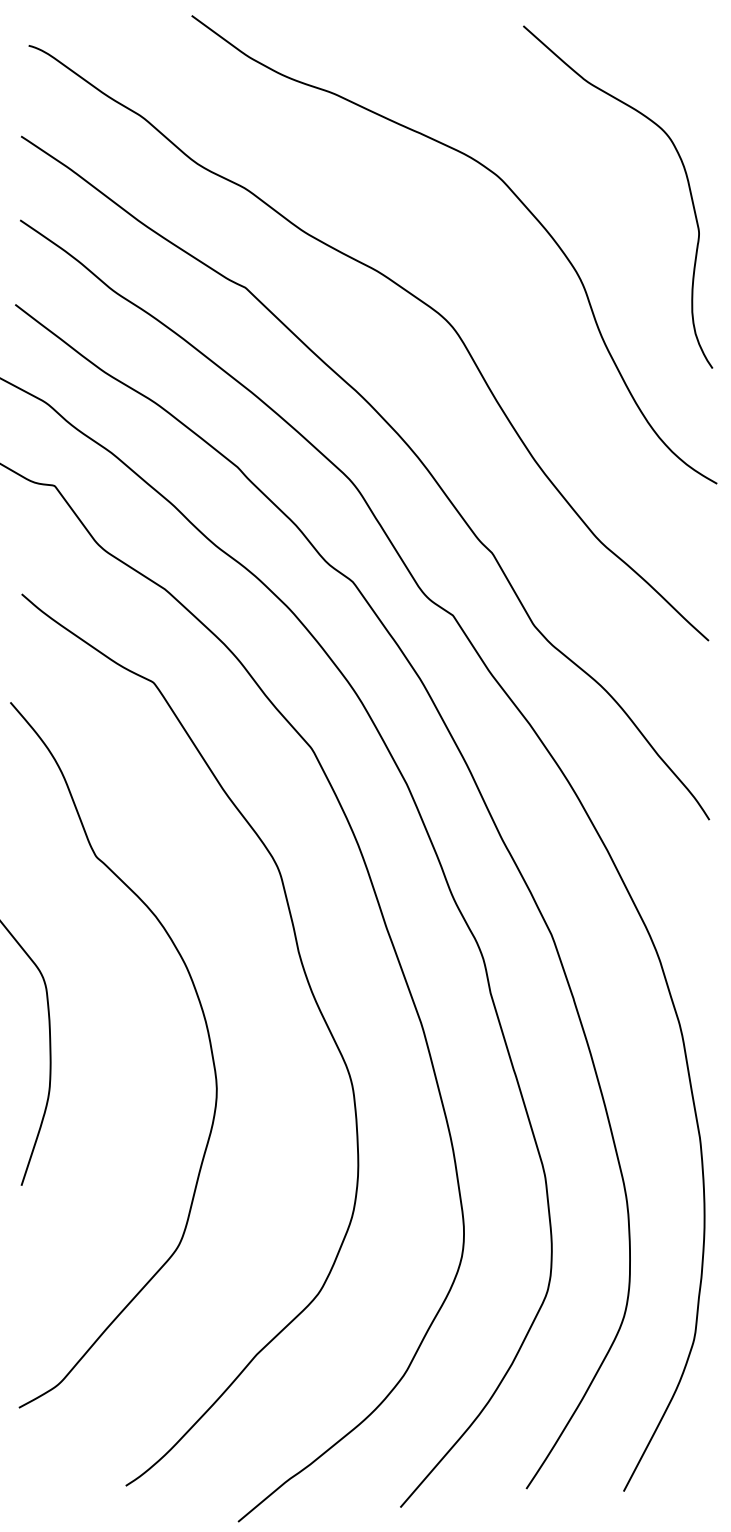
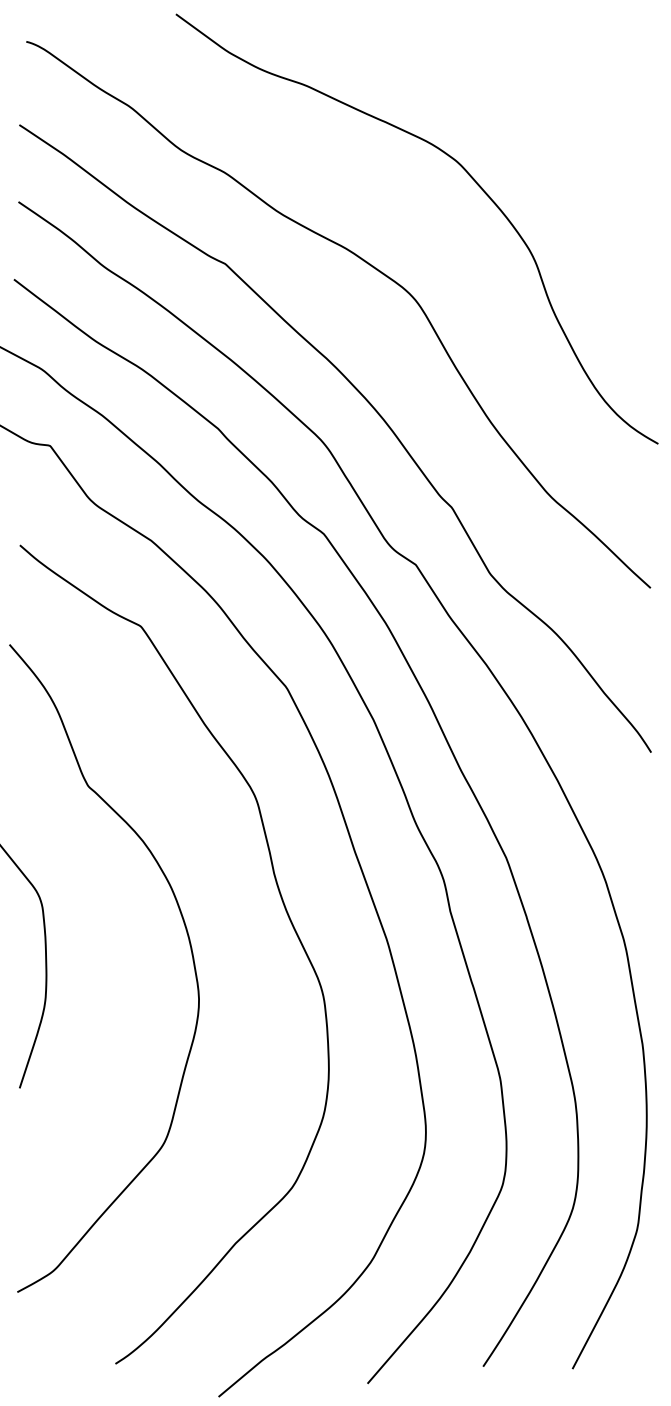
curve: (686, 181) -> (630, 166), removed

